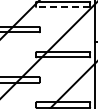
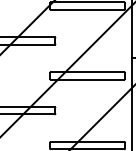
line: (62, 7) -> (86, 10), dashed -> solid

